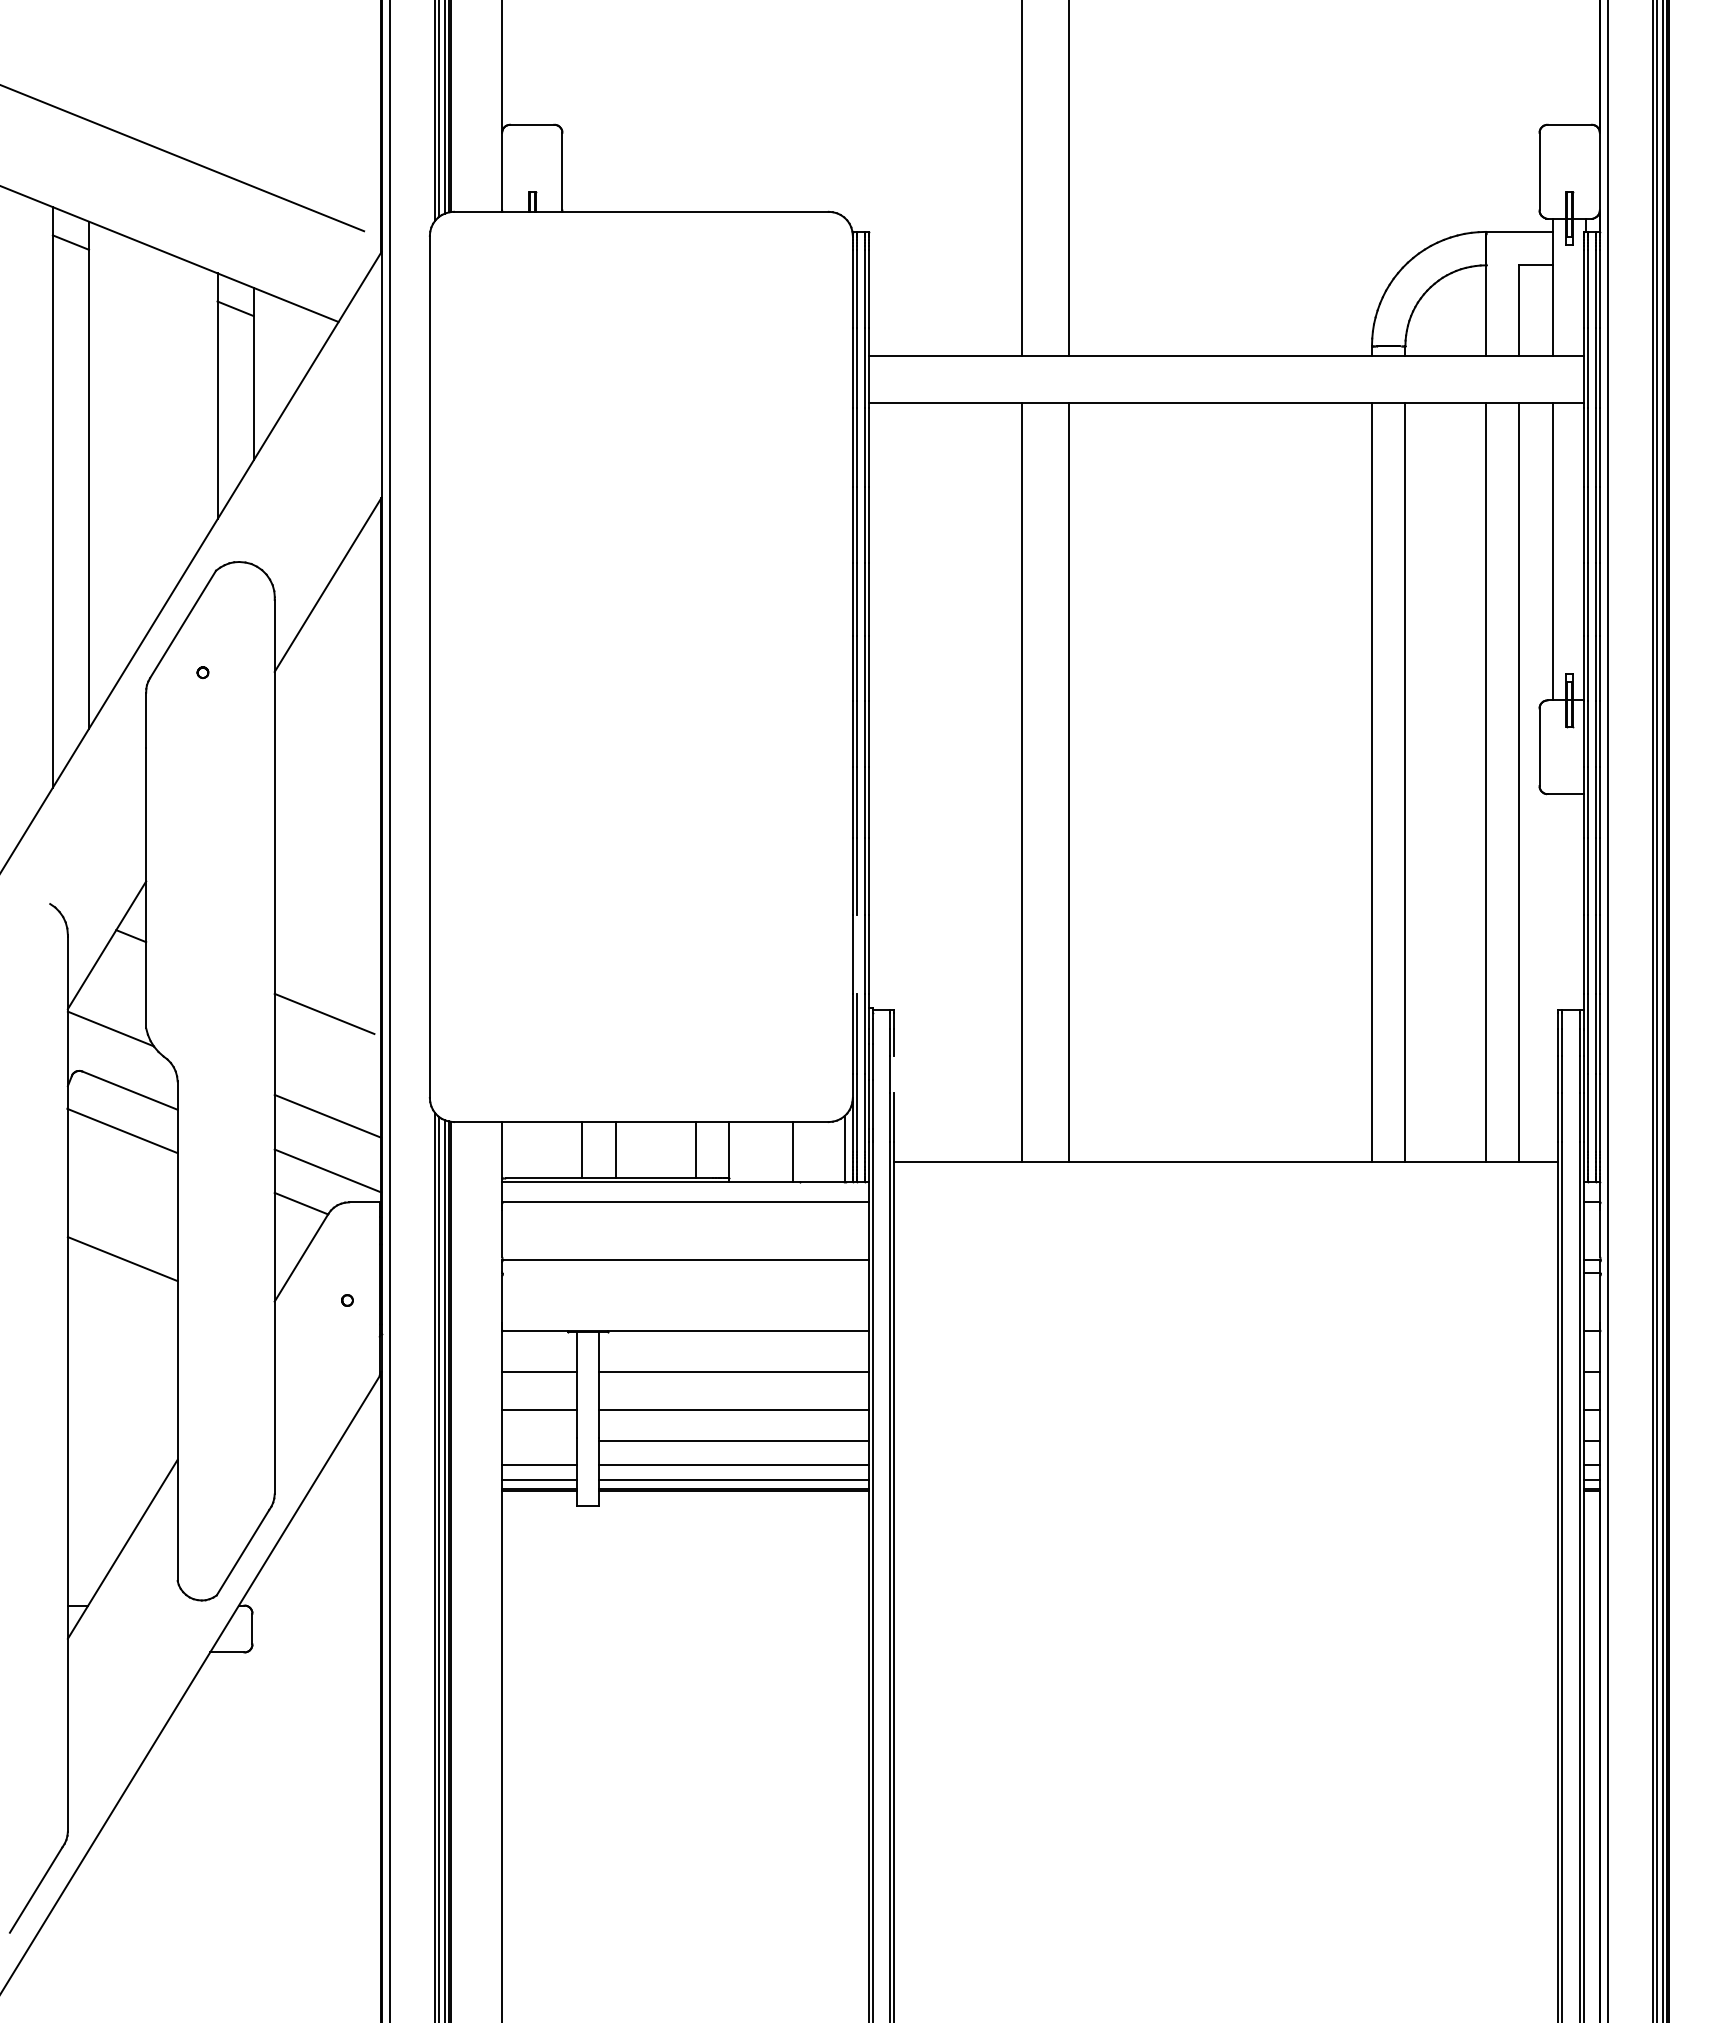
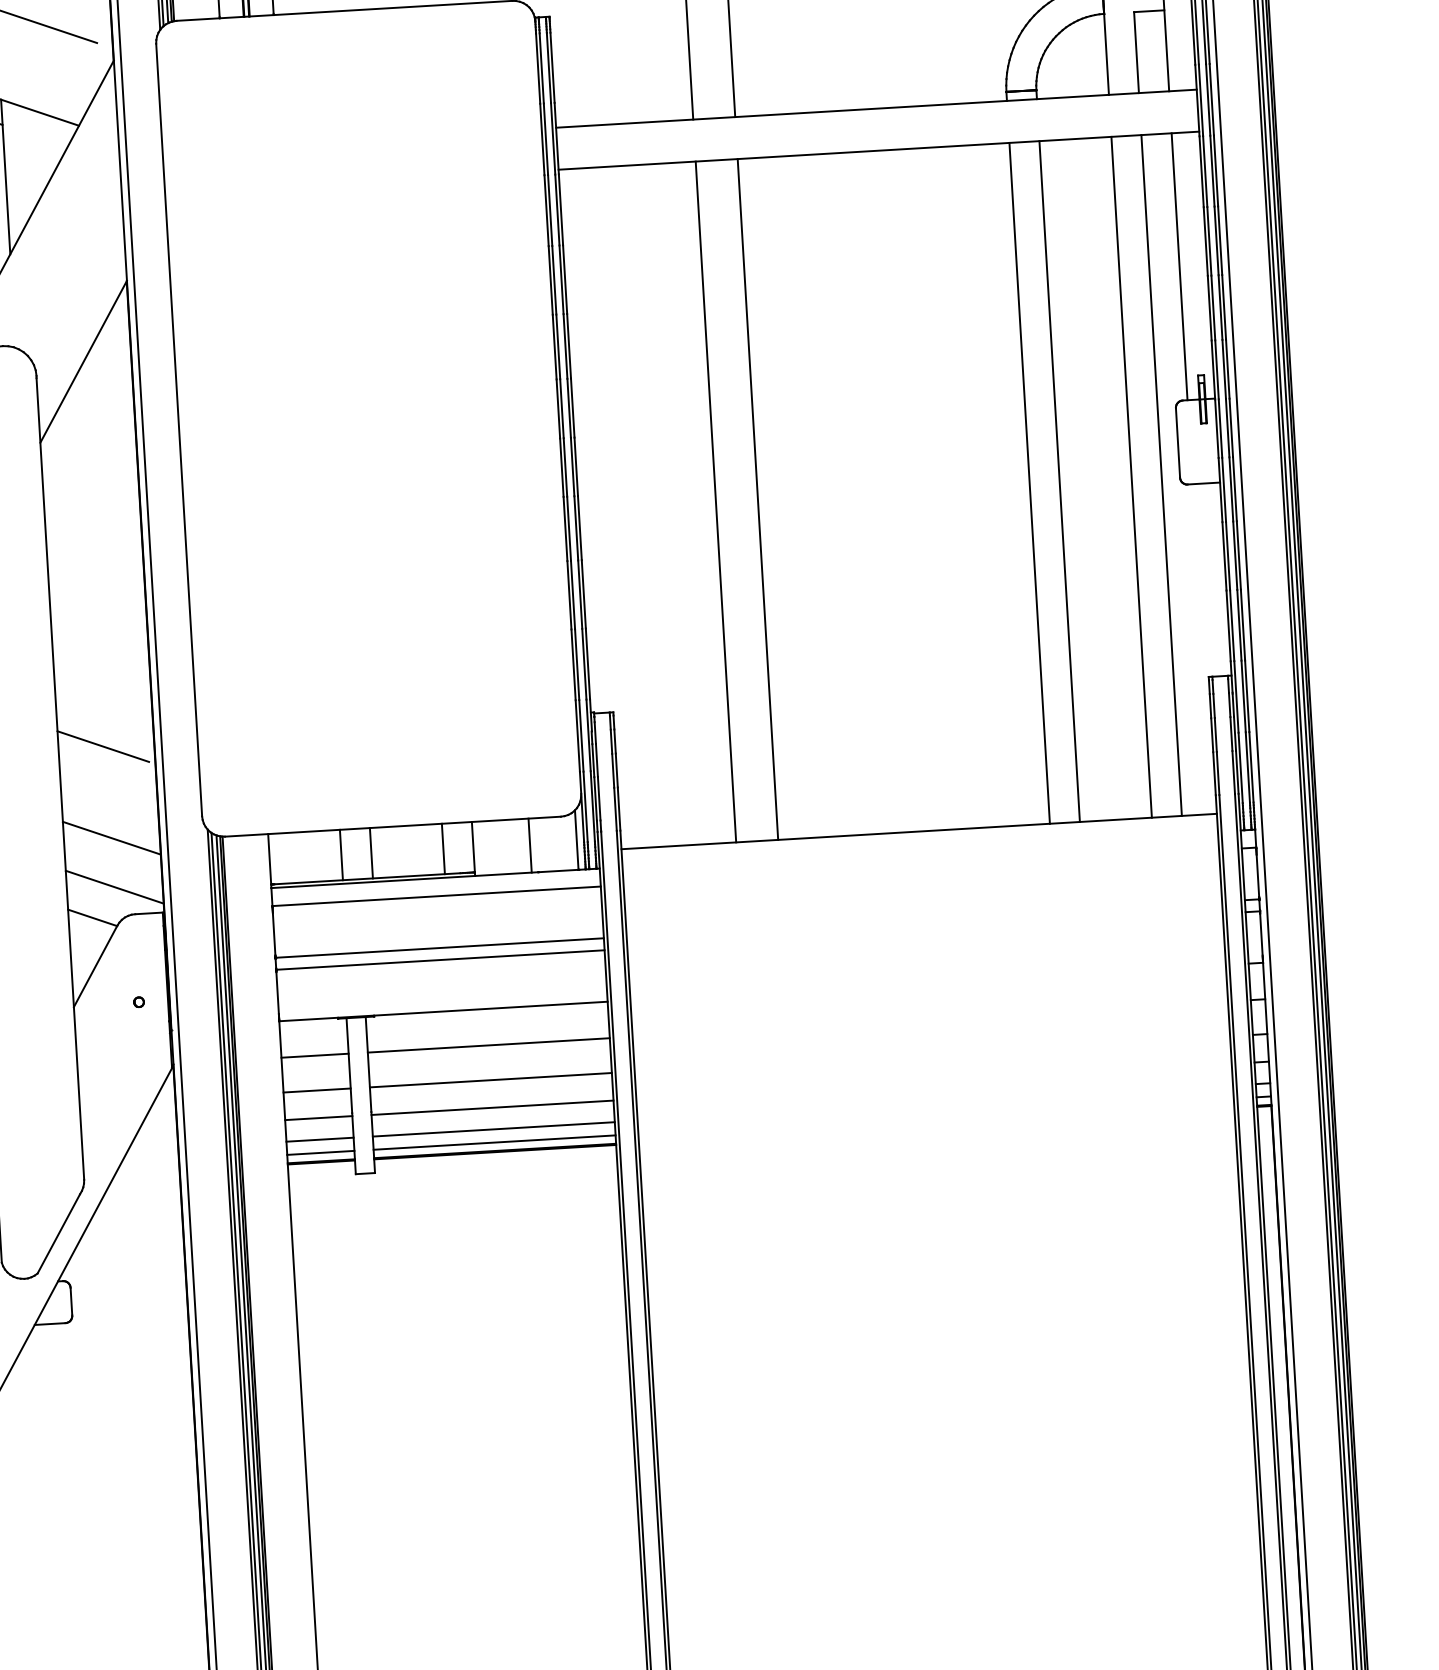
line: (856, 953) -> (576, 664), added
line: (893, 1074) -> (616, 770), added
line: (685, 1273) -> (440, 960), added
line: (539, 1441) -> (318, 1118), added

